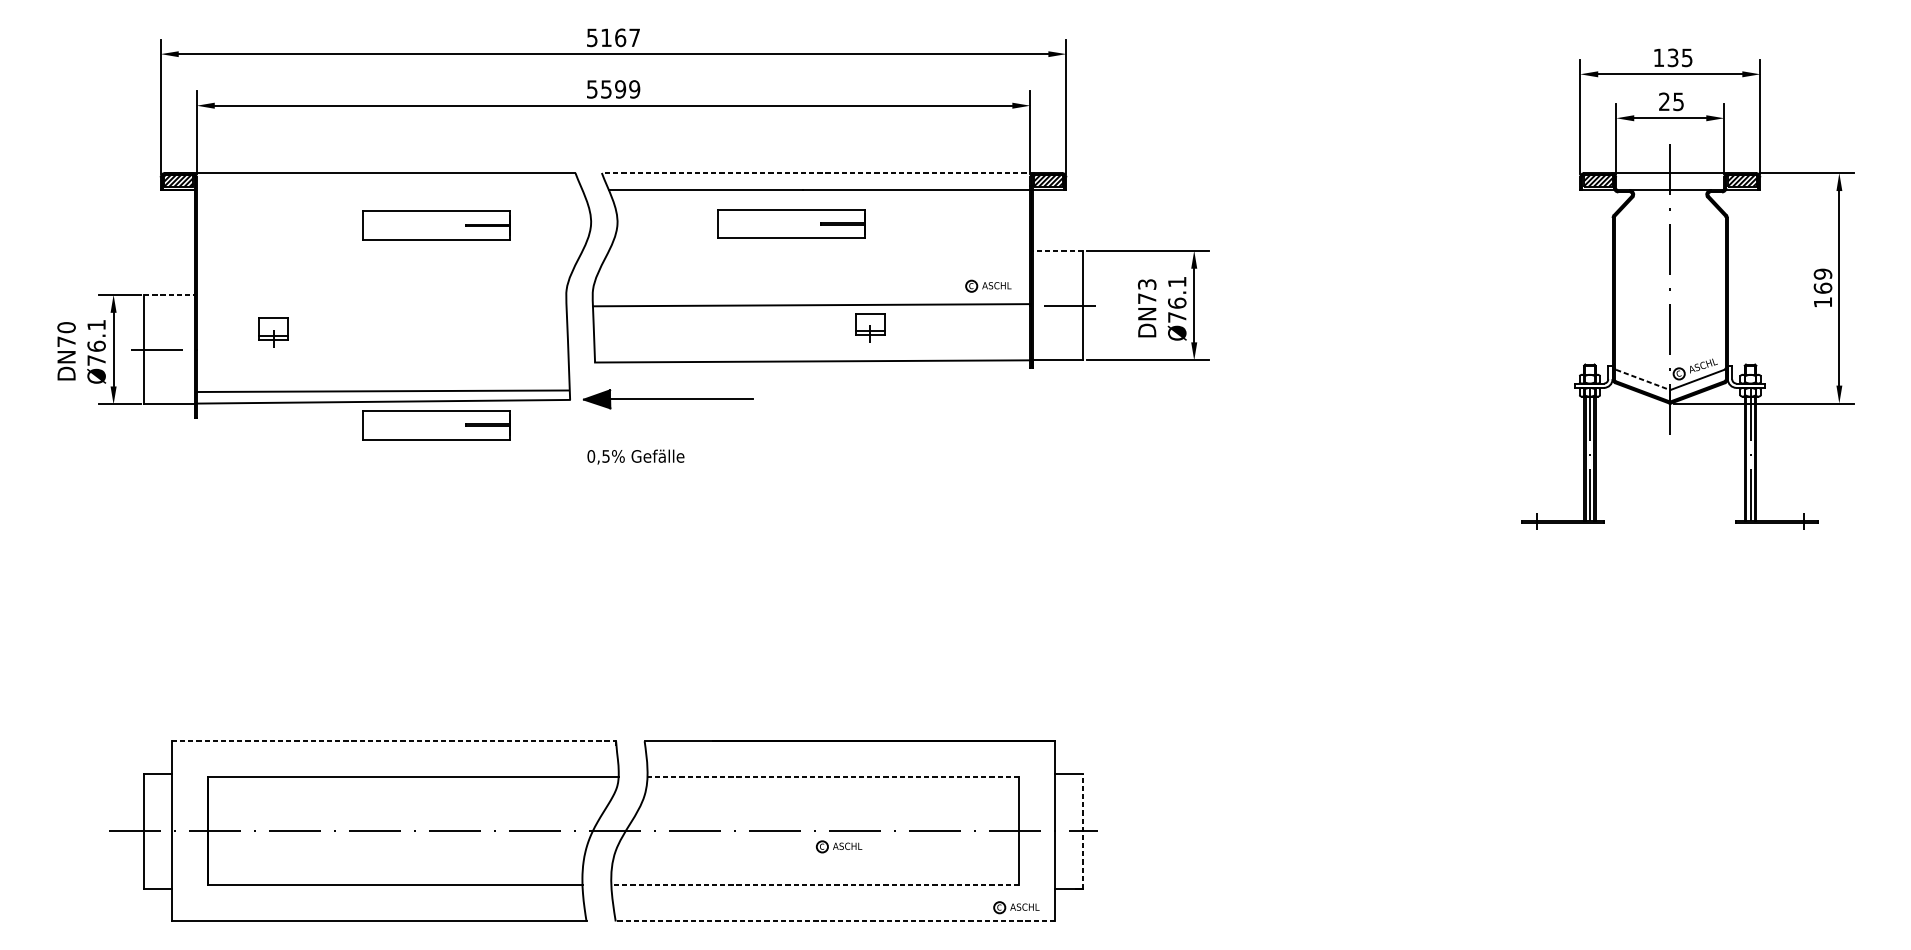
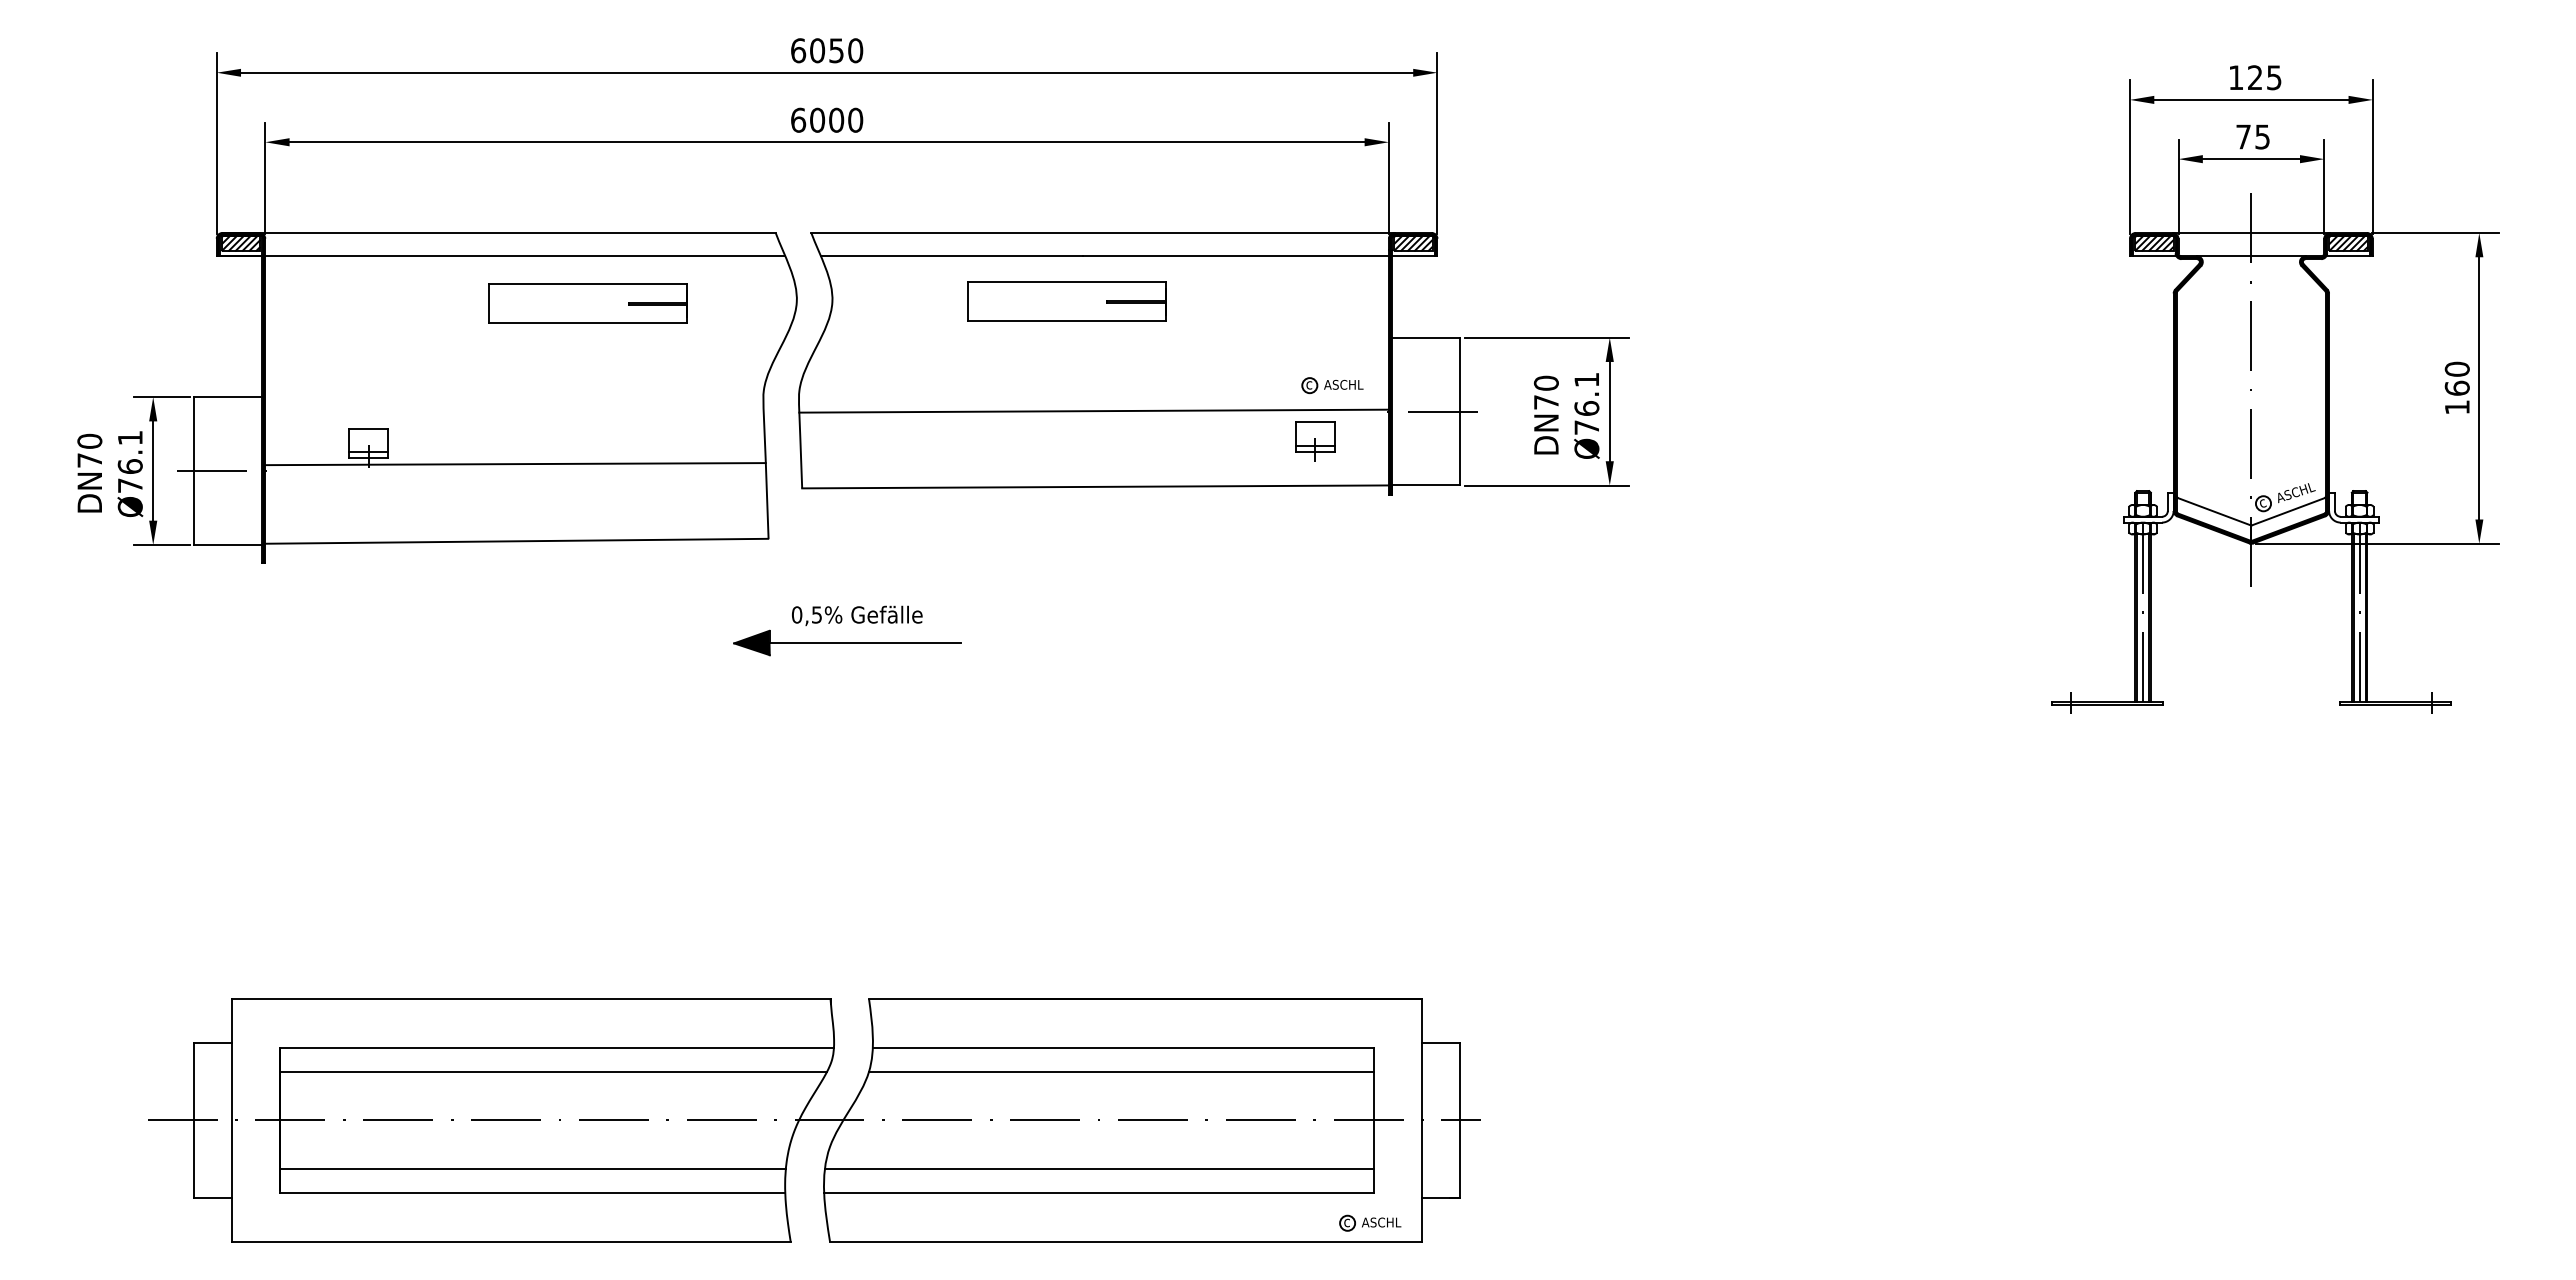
text: (613, 37) -> (827, 50), 5167 -> 6050
text: (1673, 57) -> (2255, 77), 135 -> 125
text: (613, 88) -> (827, 119), 5599 -> 6000
text: (1664, 101) -> (2243, 136), 25 -> 75
line: (818, 172) -> (1103, 232), dashed -> solid
line: (389, 190) -> (525, 256), added
line: (1057, 250) -> (1425, 337), dashed -> solid
text: (1823, 273) -> (2457, 368), 169 -> 160
text: (1146, 283) -> (1545, 382), DN73 -> DN70
line: (169, 295) -> (228, 397), dashed -> solid
part: (870, 327) -> (1315, 441), moved
line: (1642, 379) -> (2214, 511), dashed -> solid
line: (382, 391) -> (515, 464), moved
part: (668, 398) -> (847, 642), moved
part: (435, 424) -> (587, 572), removed
line: (394, 740) -> (531, 998), dashed -> solid
line: (832, 777) -> (1122, 1047), dashed -> solid
line: (410, 795) -> (553, 1071), added
line: (831, 795) -> (1121, 1071), added
line: (1082, 831) -> (1459, 1120), dashed -> solid
part: (839, 846) -> (1131, 1140), removed
line: (394, 867) -> (532, 1168), added
line: (814, 867) -> (1098, 1168), added
line: (814, 885) -> (1098, 1193), dashed -> solid
line: (834, 921) -> (1125, 1241), dashed -> solid

